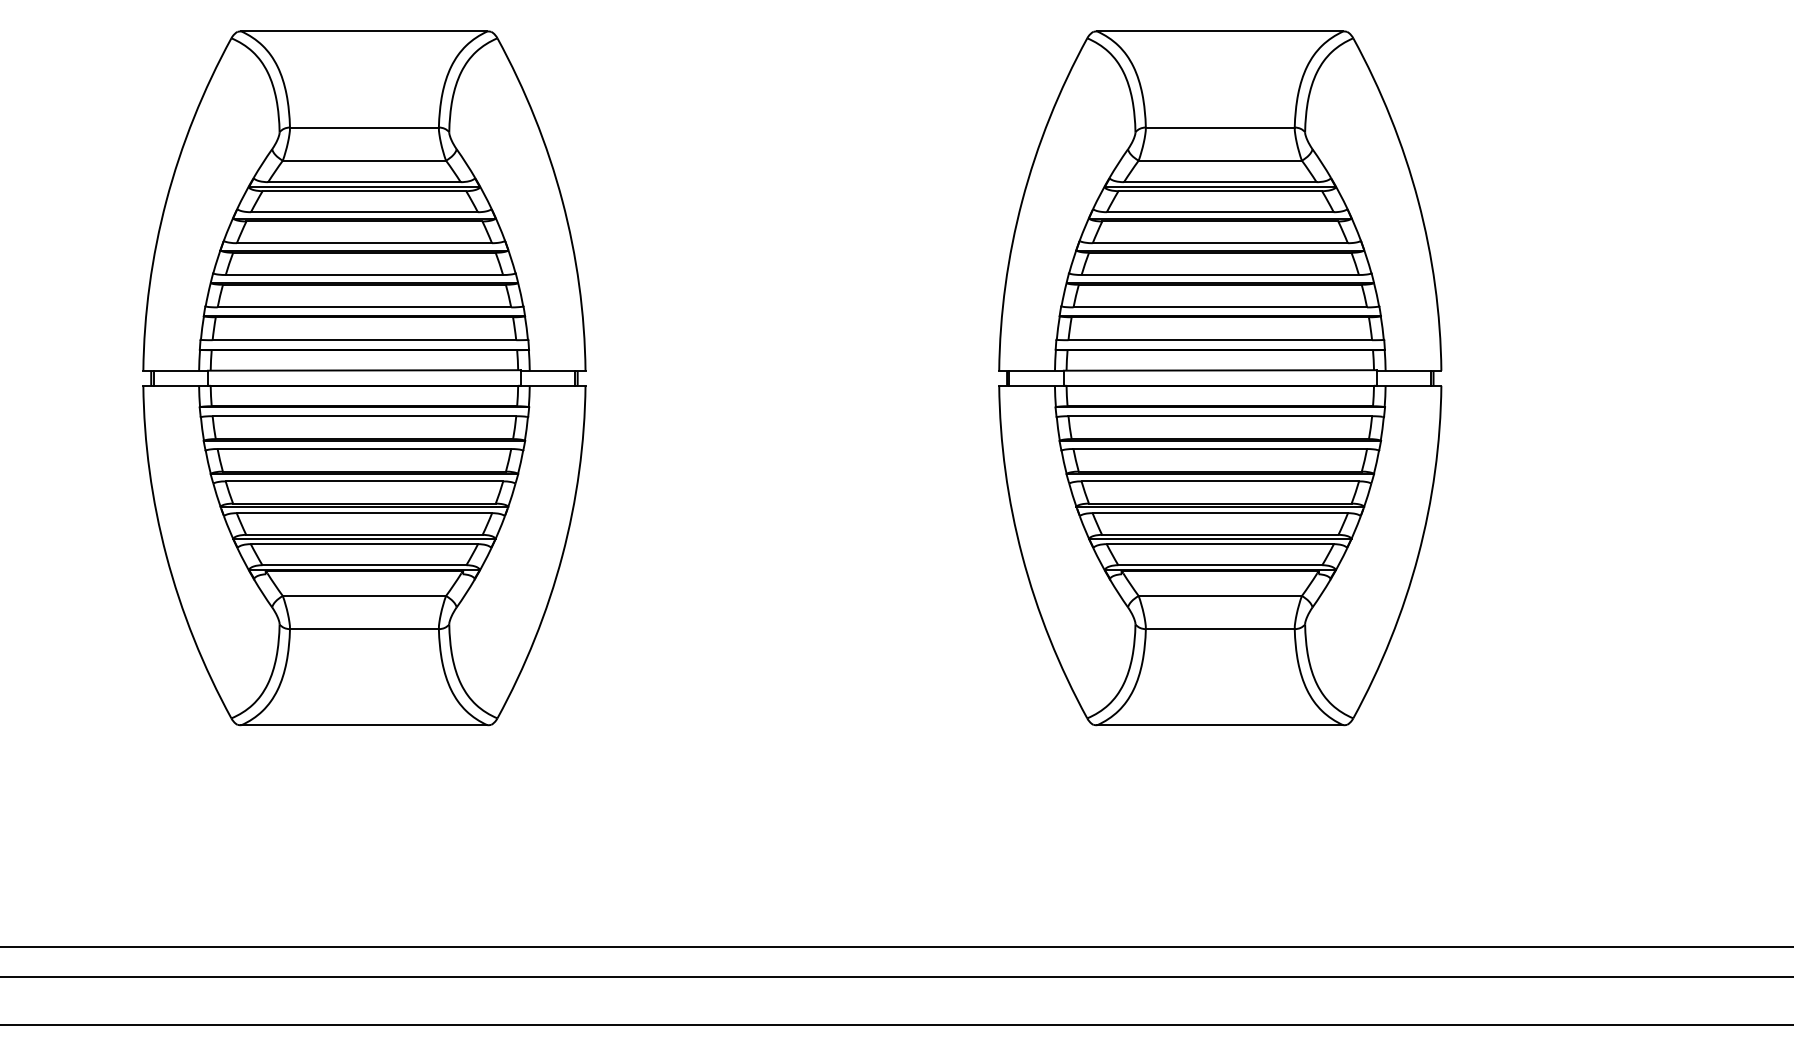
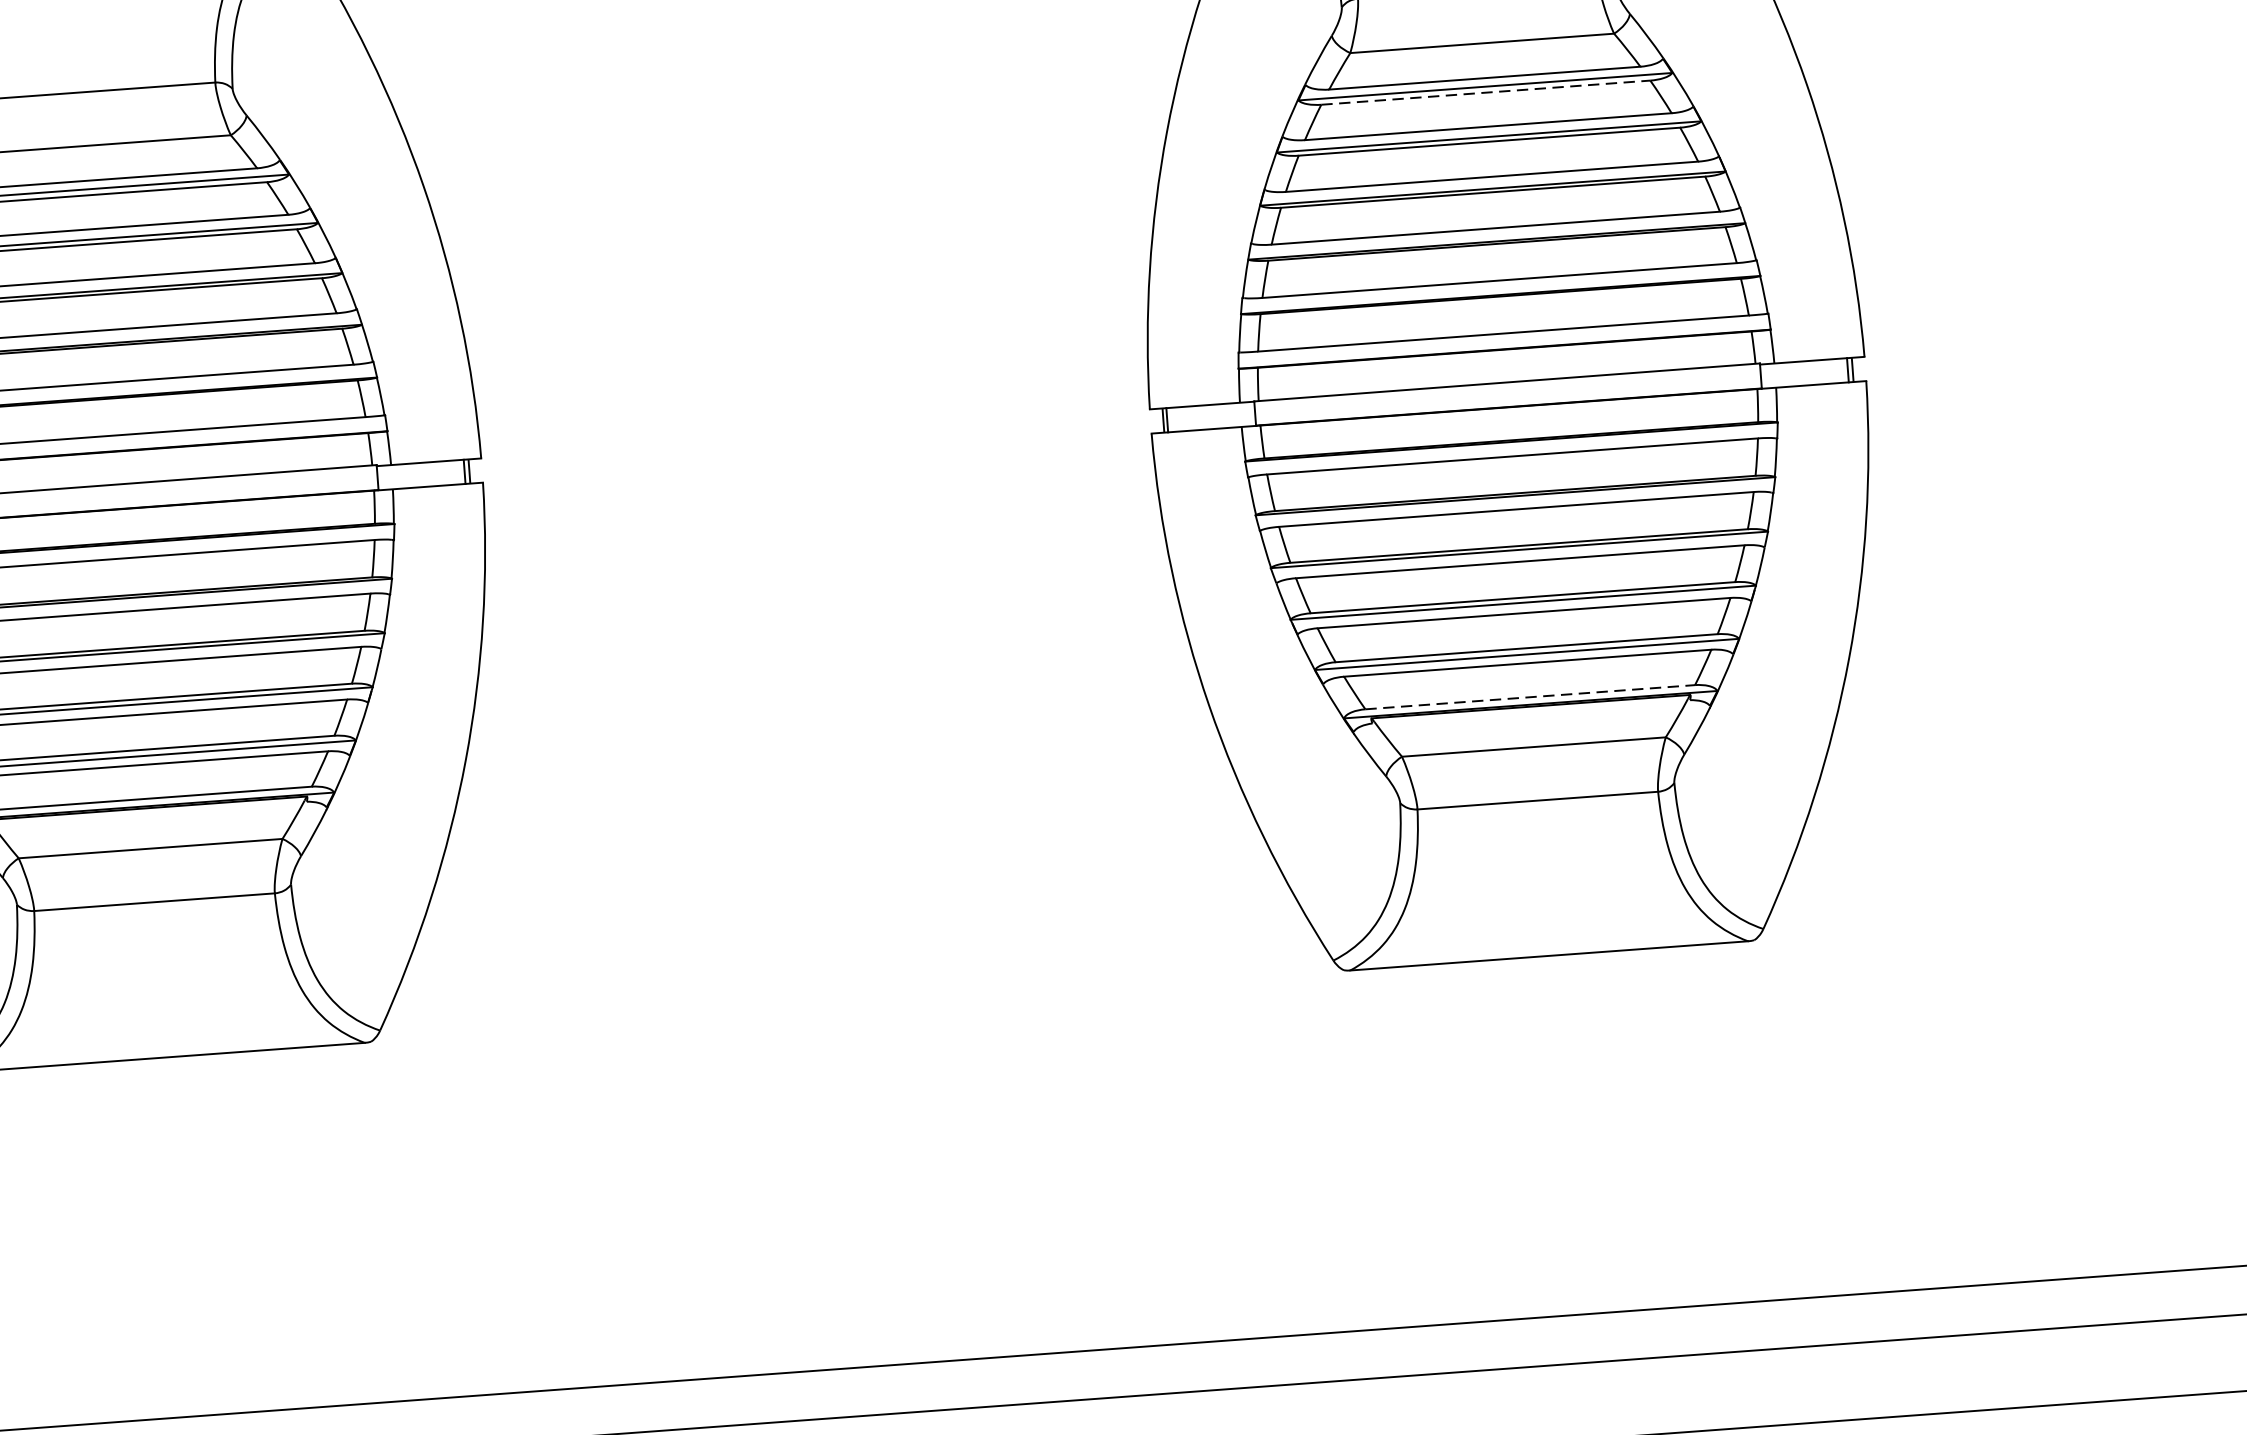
line: (1220, 191) -> (1486, 93), solid -> dashed
line: (1220, 565) -> (1530, 697), solid -> dashed

